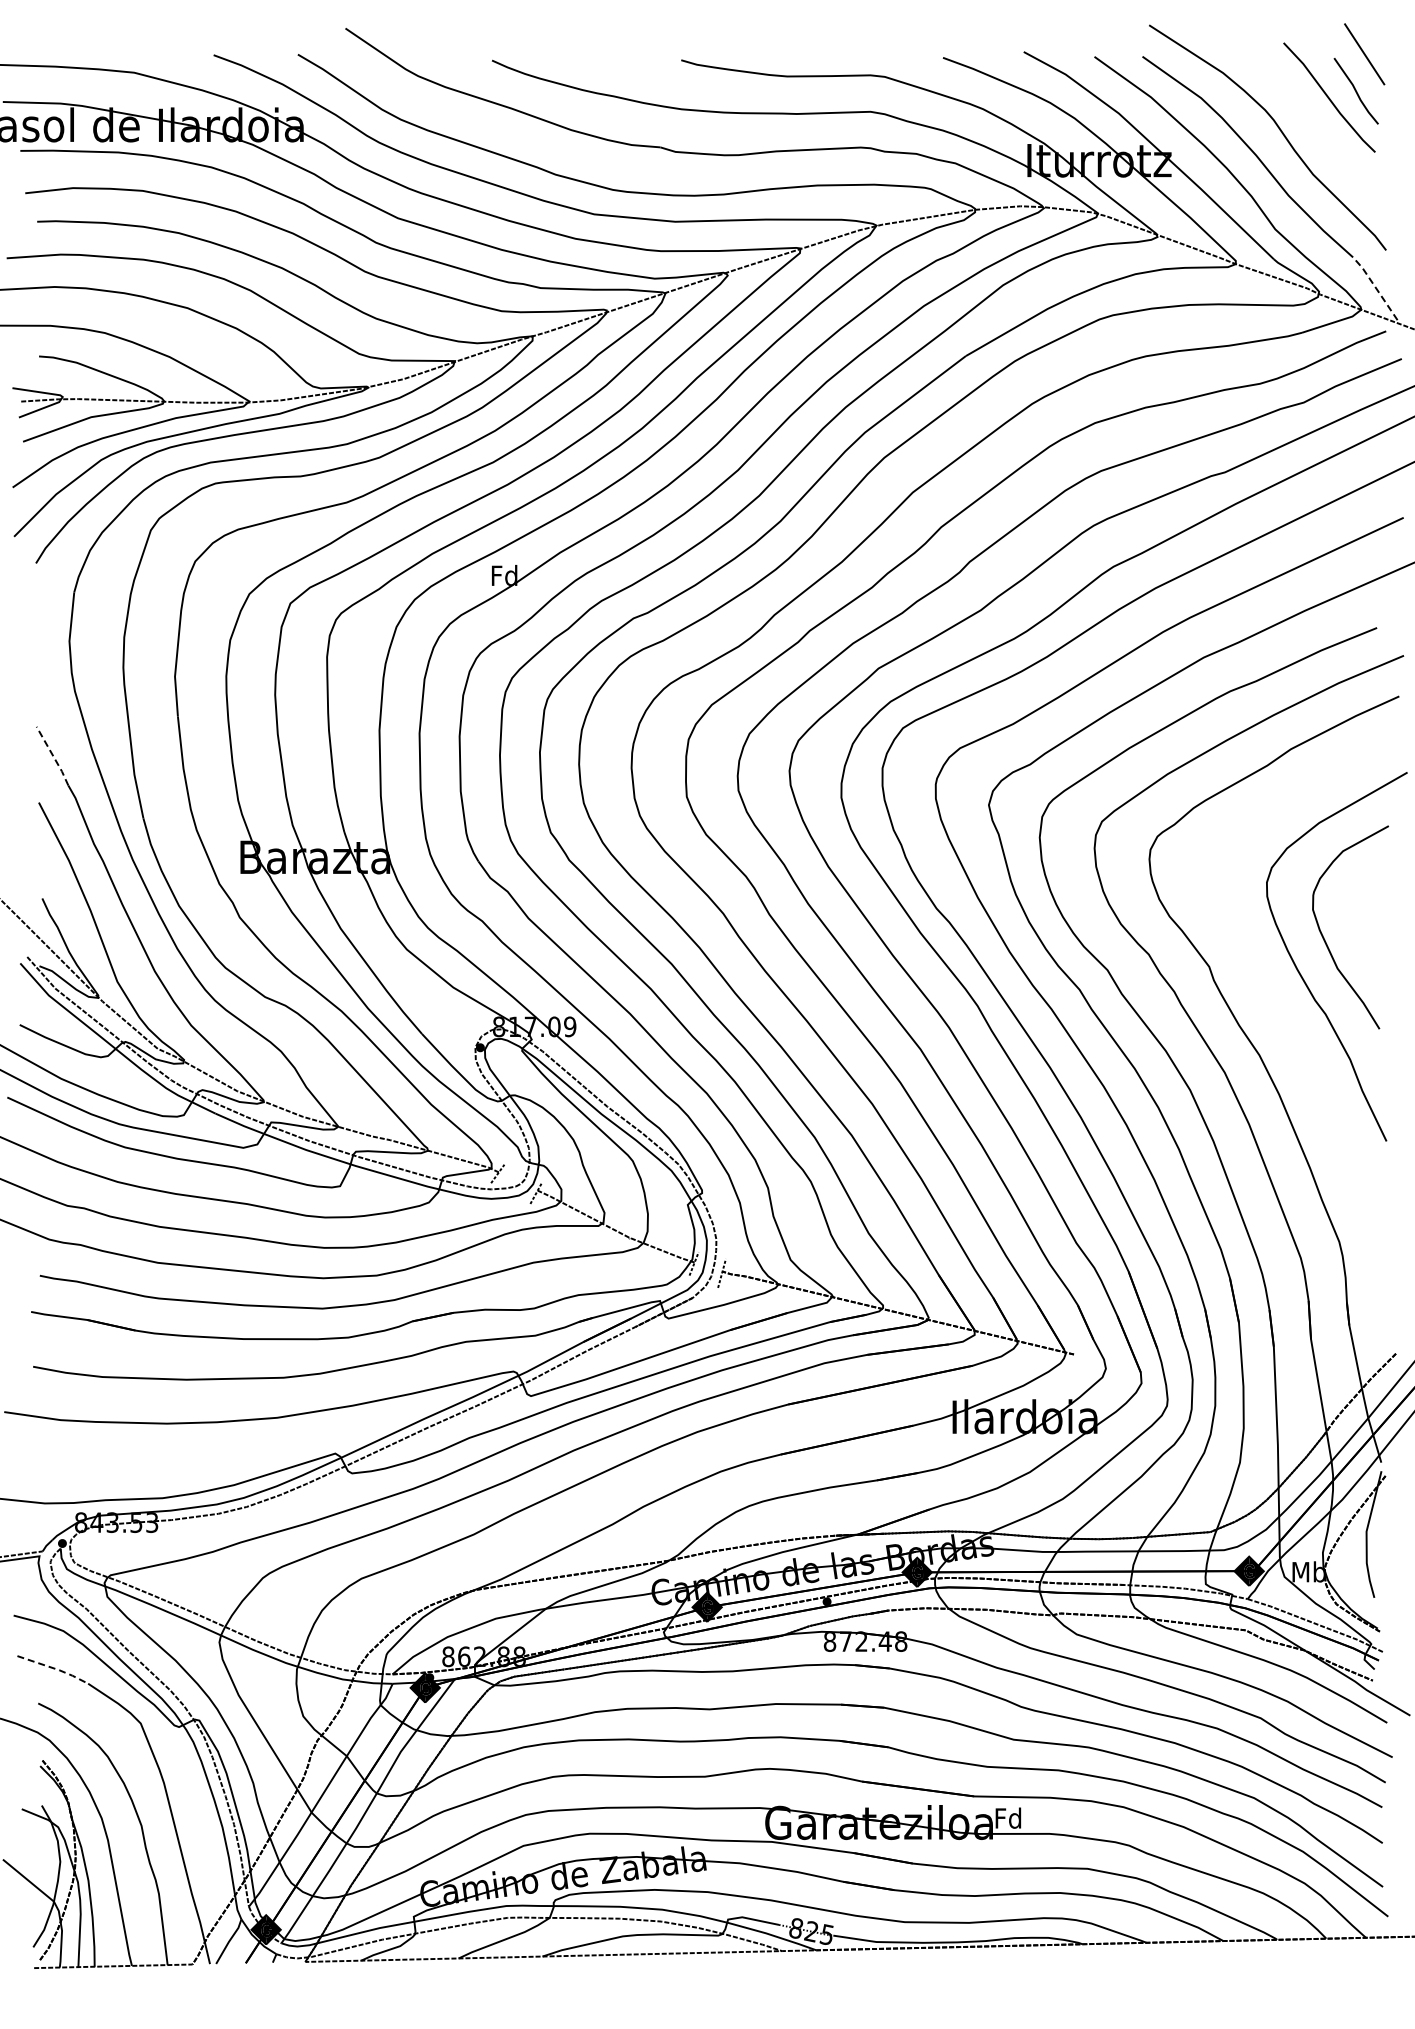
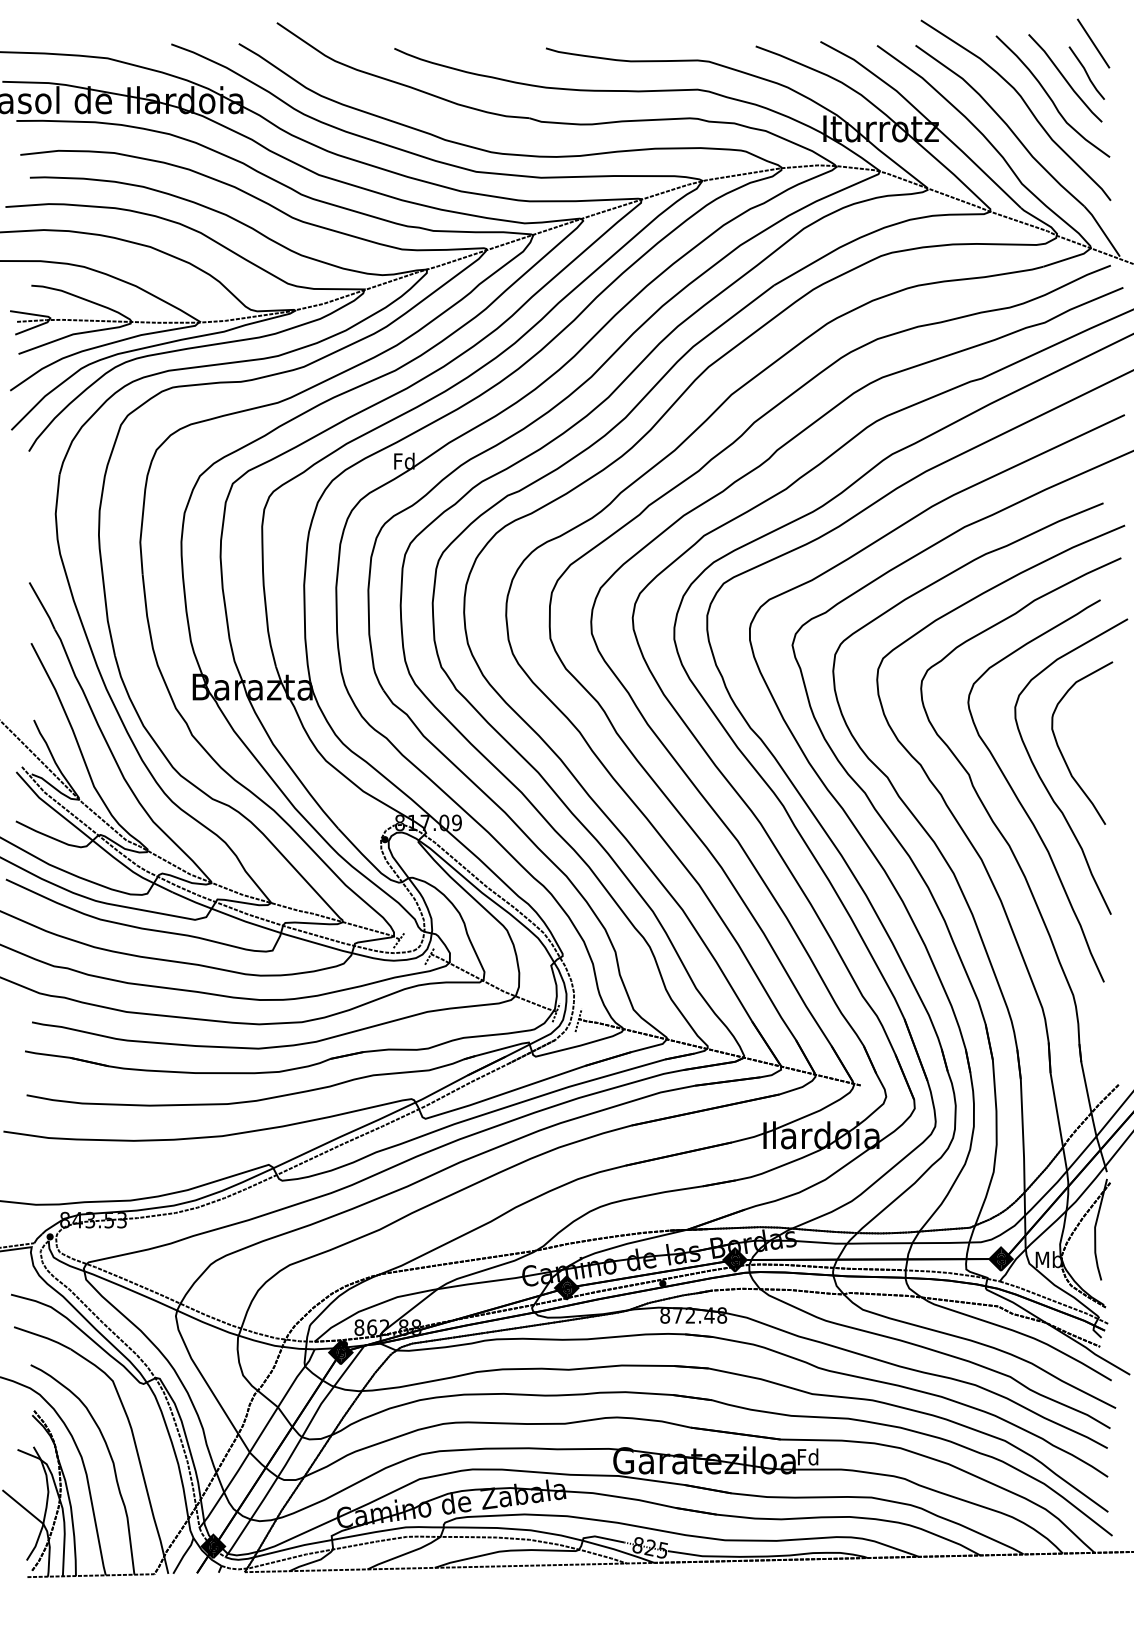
curve: (1311, 122) -> (1050, 98), added
line: (1375, 287) -> (1102, 230), dashed -> solid
line: (53, 756) -> (42, 606), dashed -> solid
curve: (1273, 1000) -> (1020, 801), added
line: (54, 1668) -> (43, 1337), dashed -> solid

